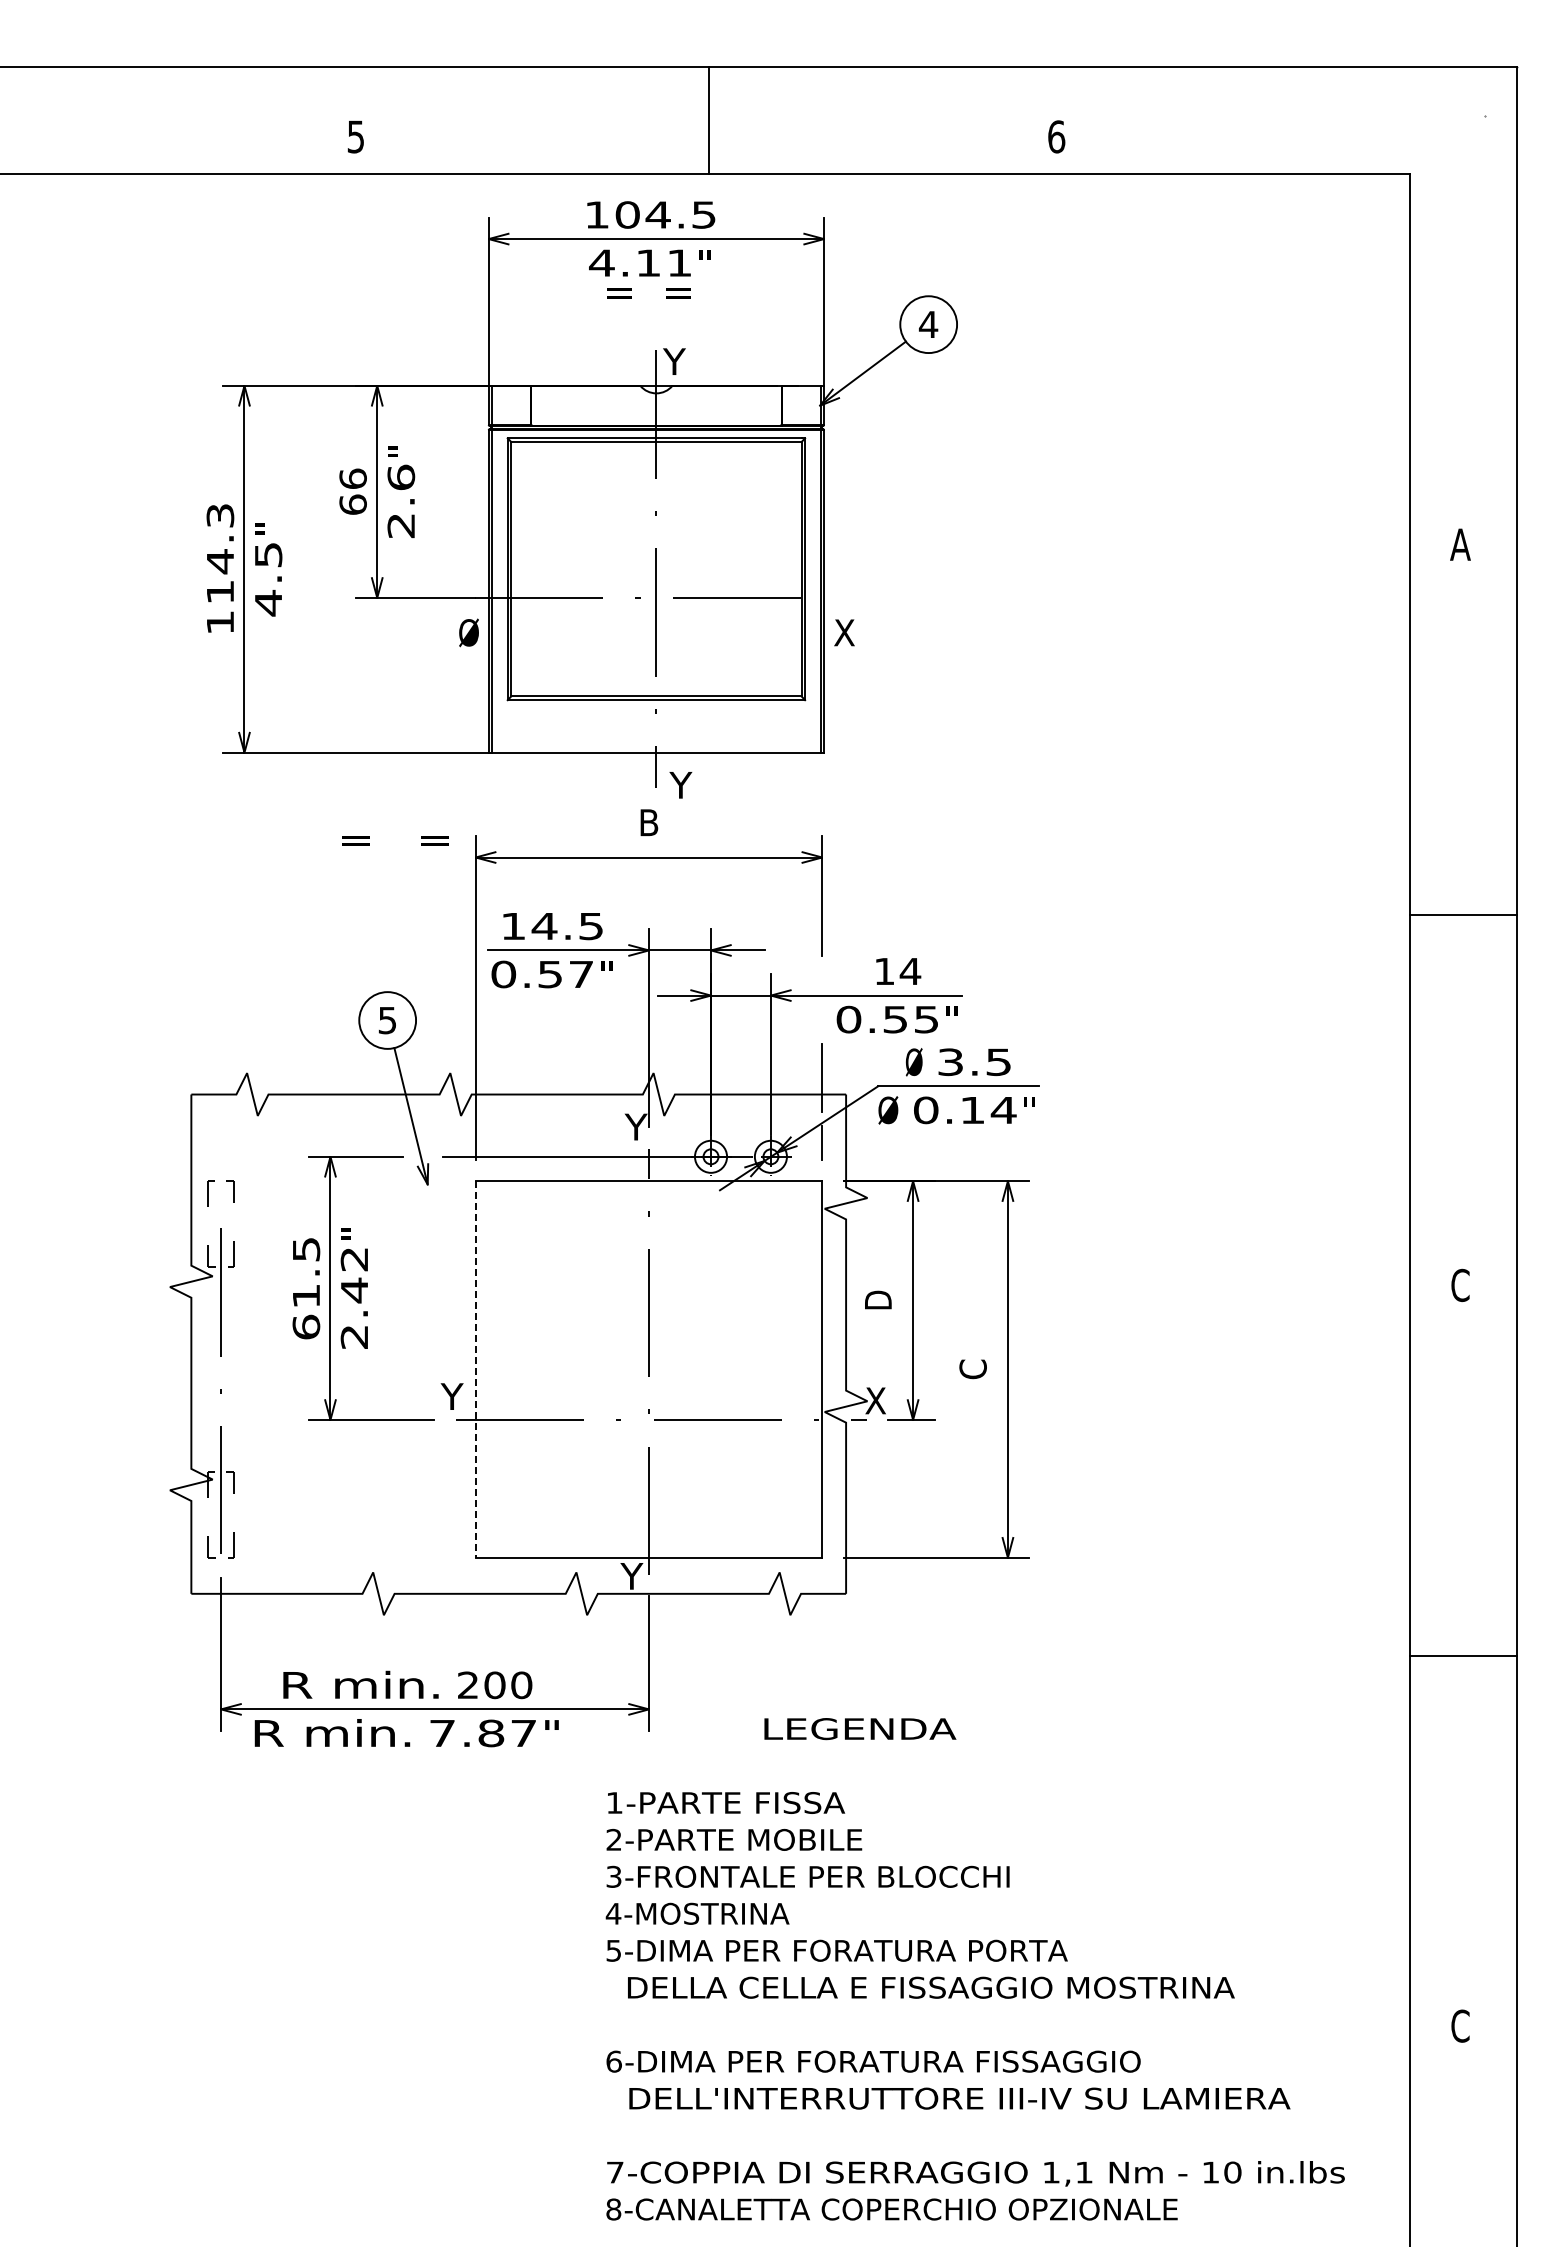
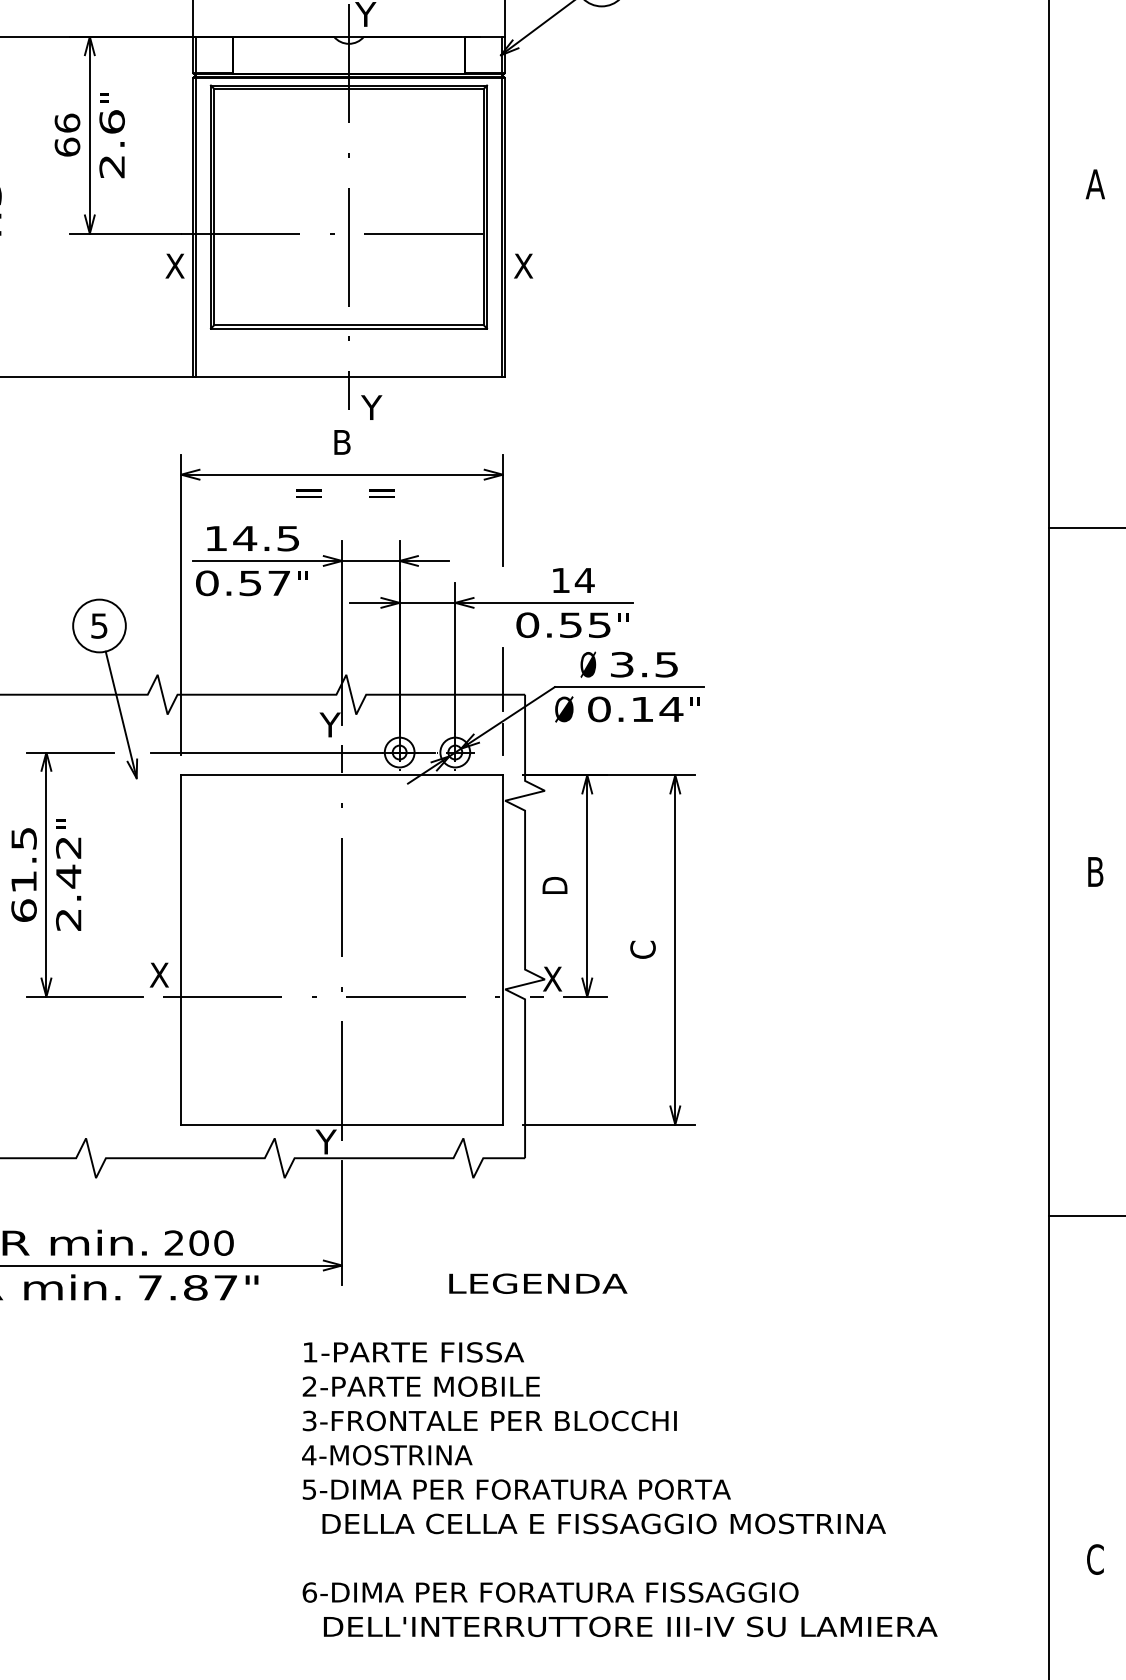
text: (468, 632) -> (174, 265), Ø -> X
text: (395, 840) -> (345, 493), moved
text: (1460, 1285) -> (1095, 872), C -> B
line: (475, 1369) -> (181, 949), dashed -> solid
text: (451, 1396) -> (158, 975), Y -> X

